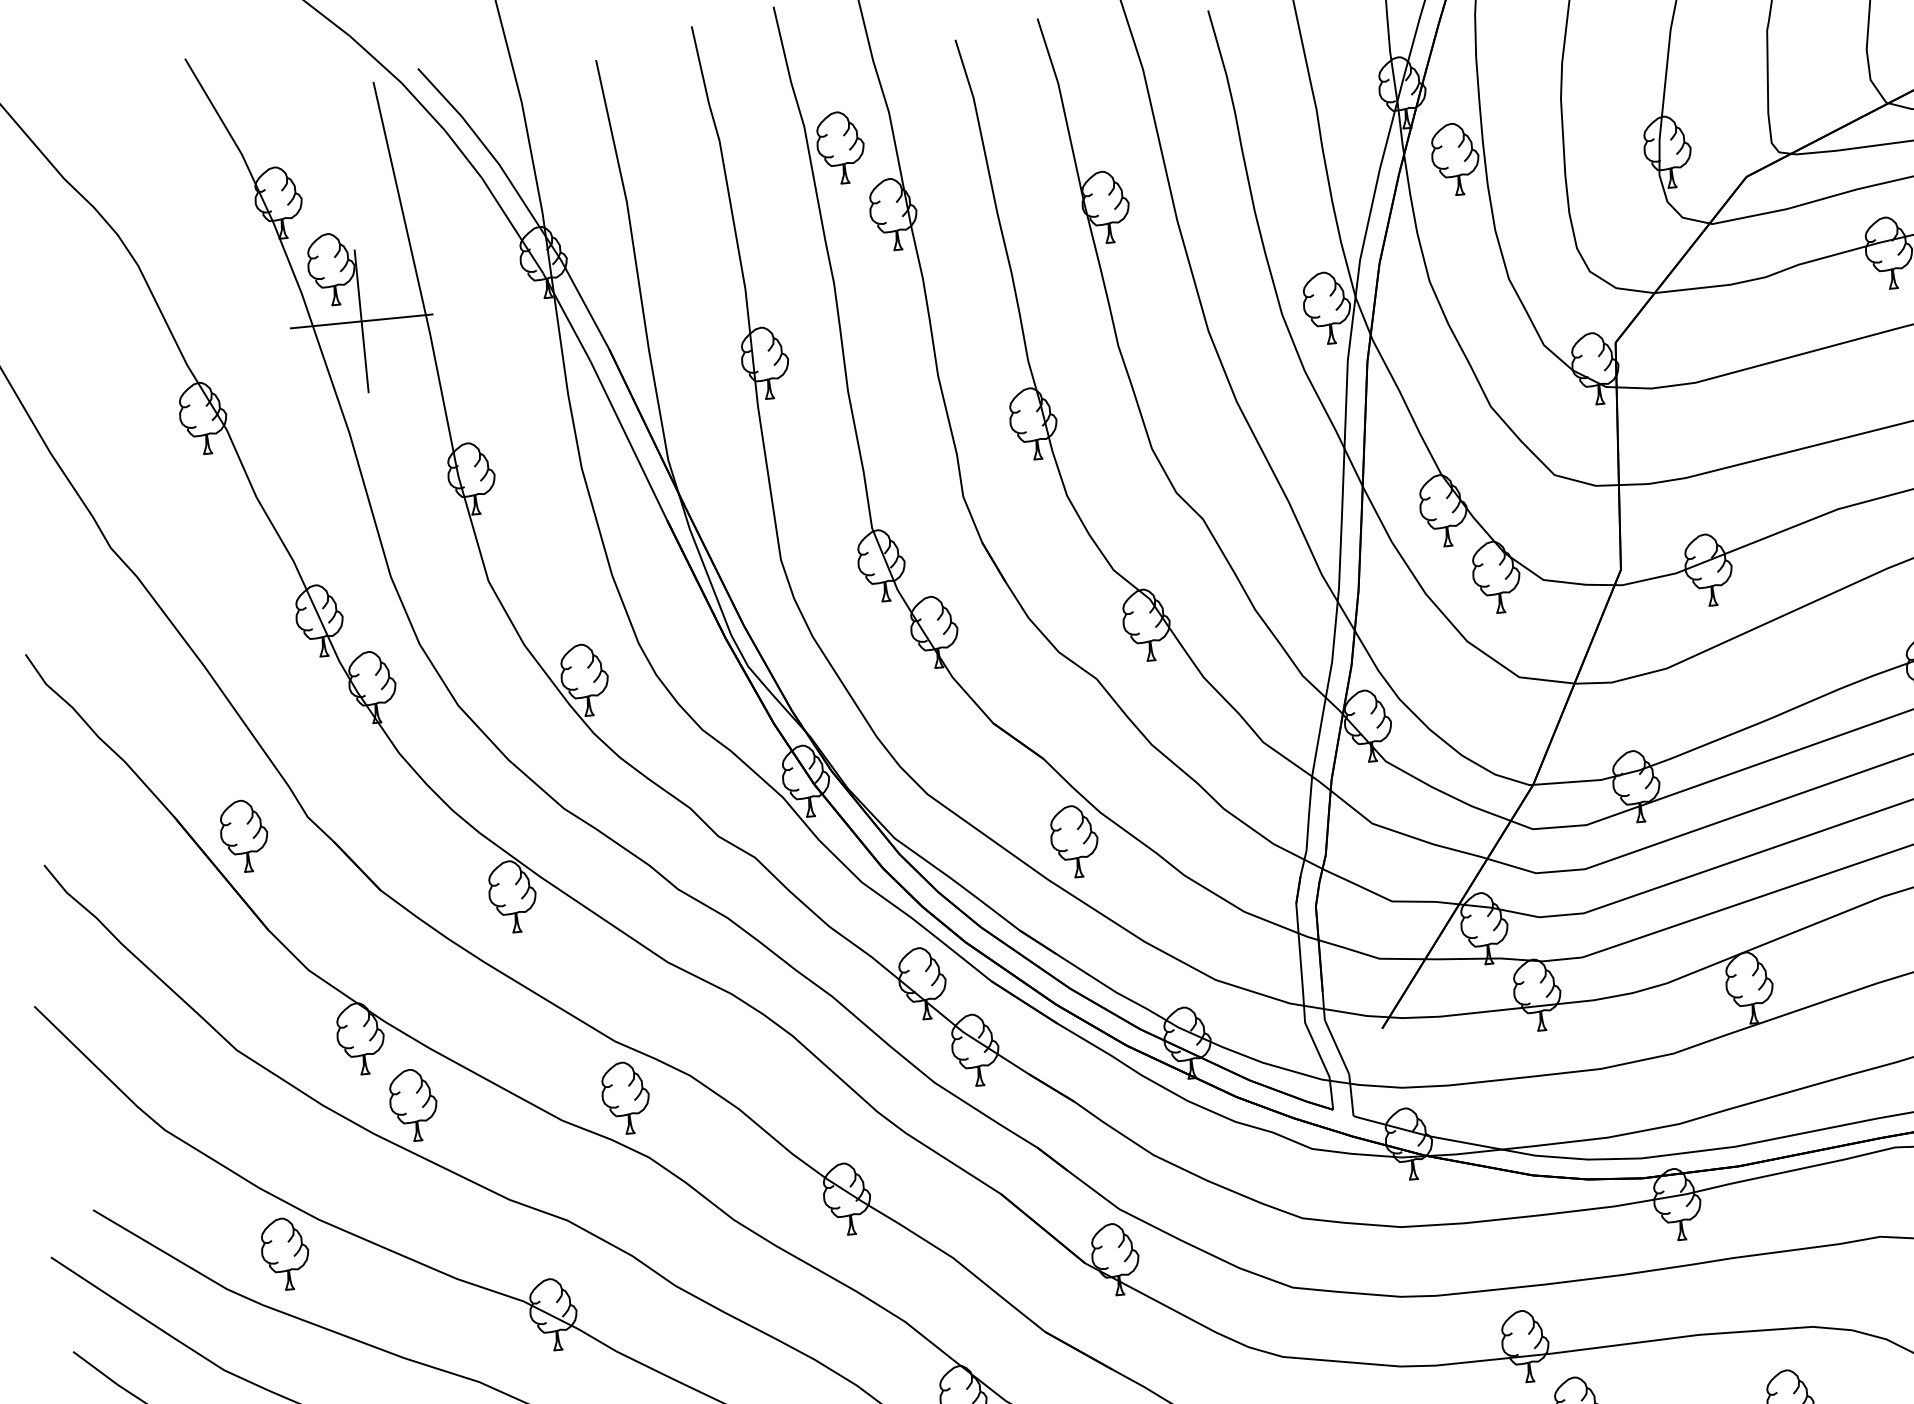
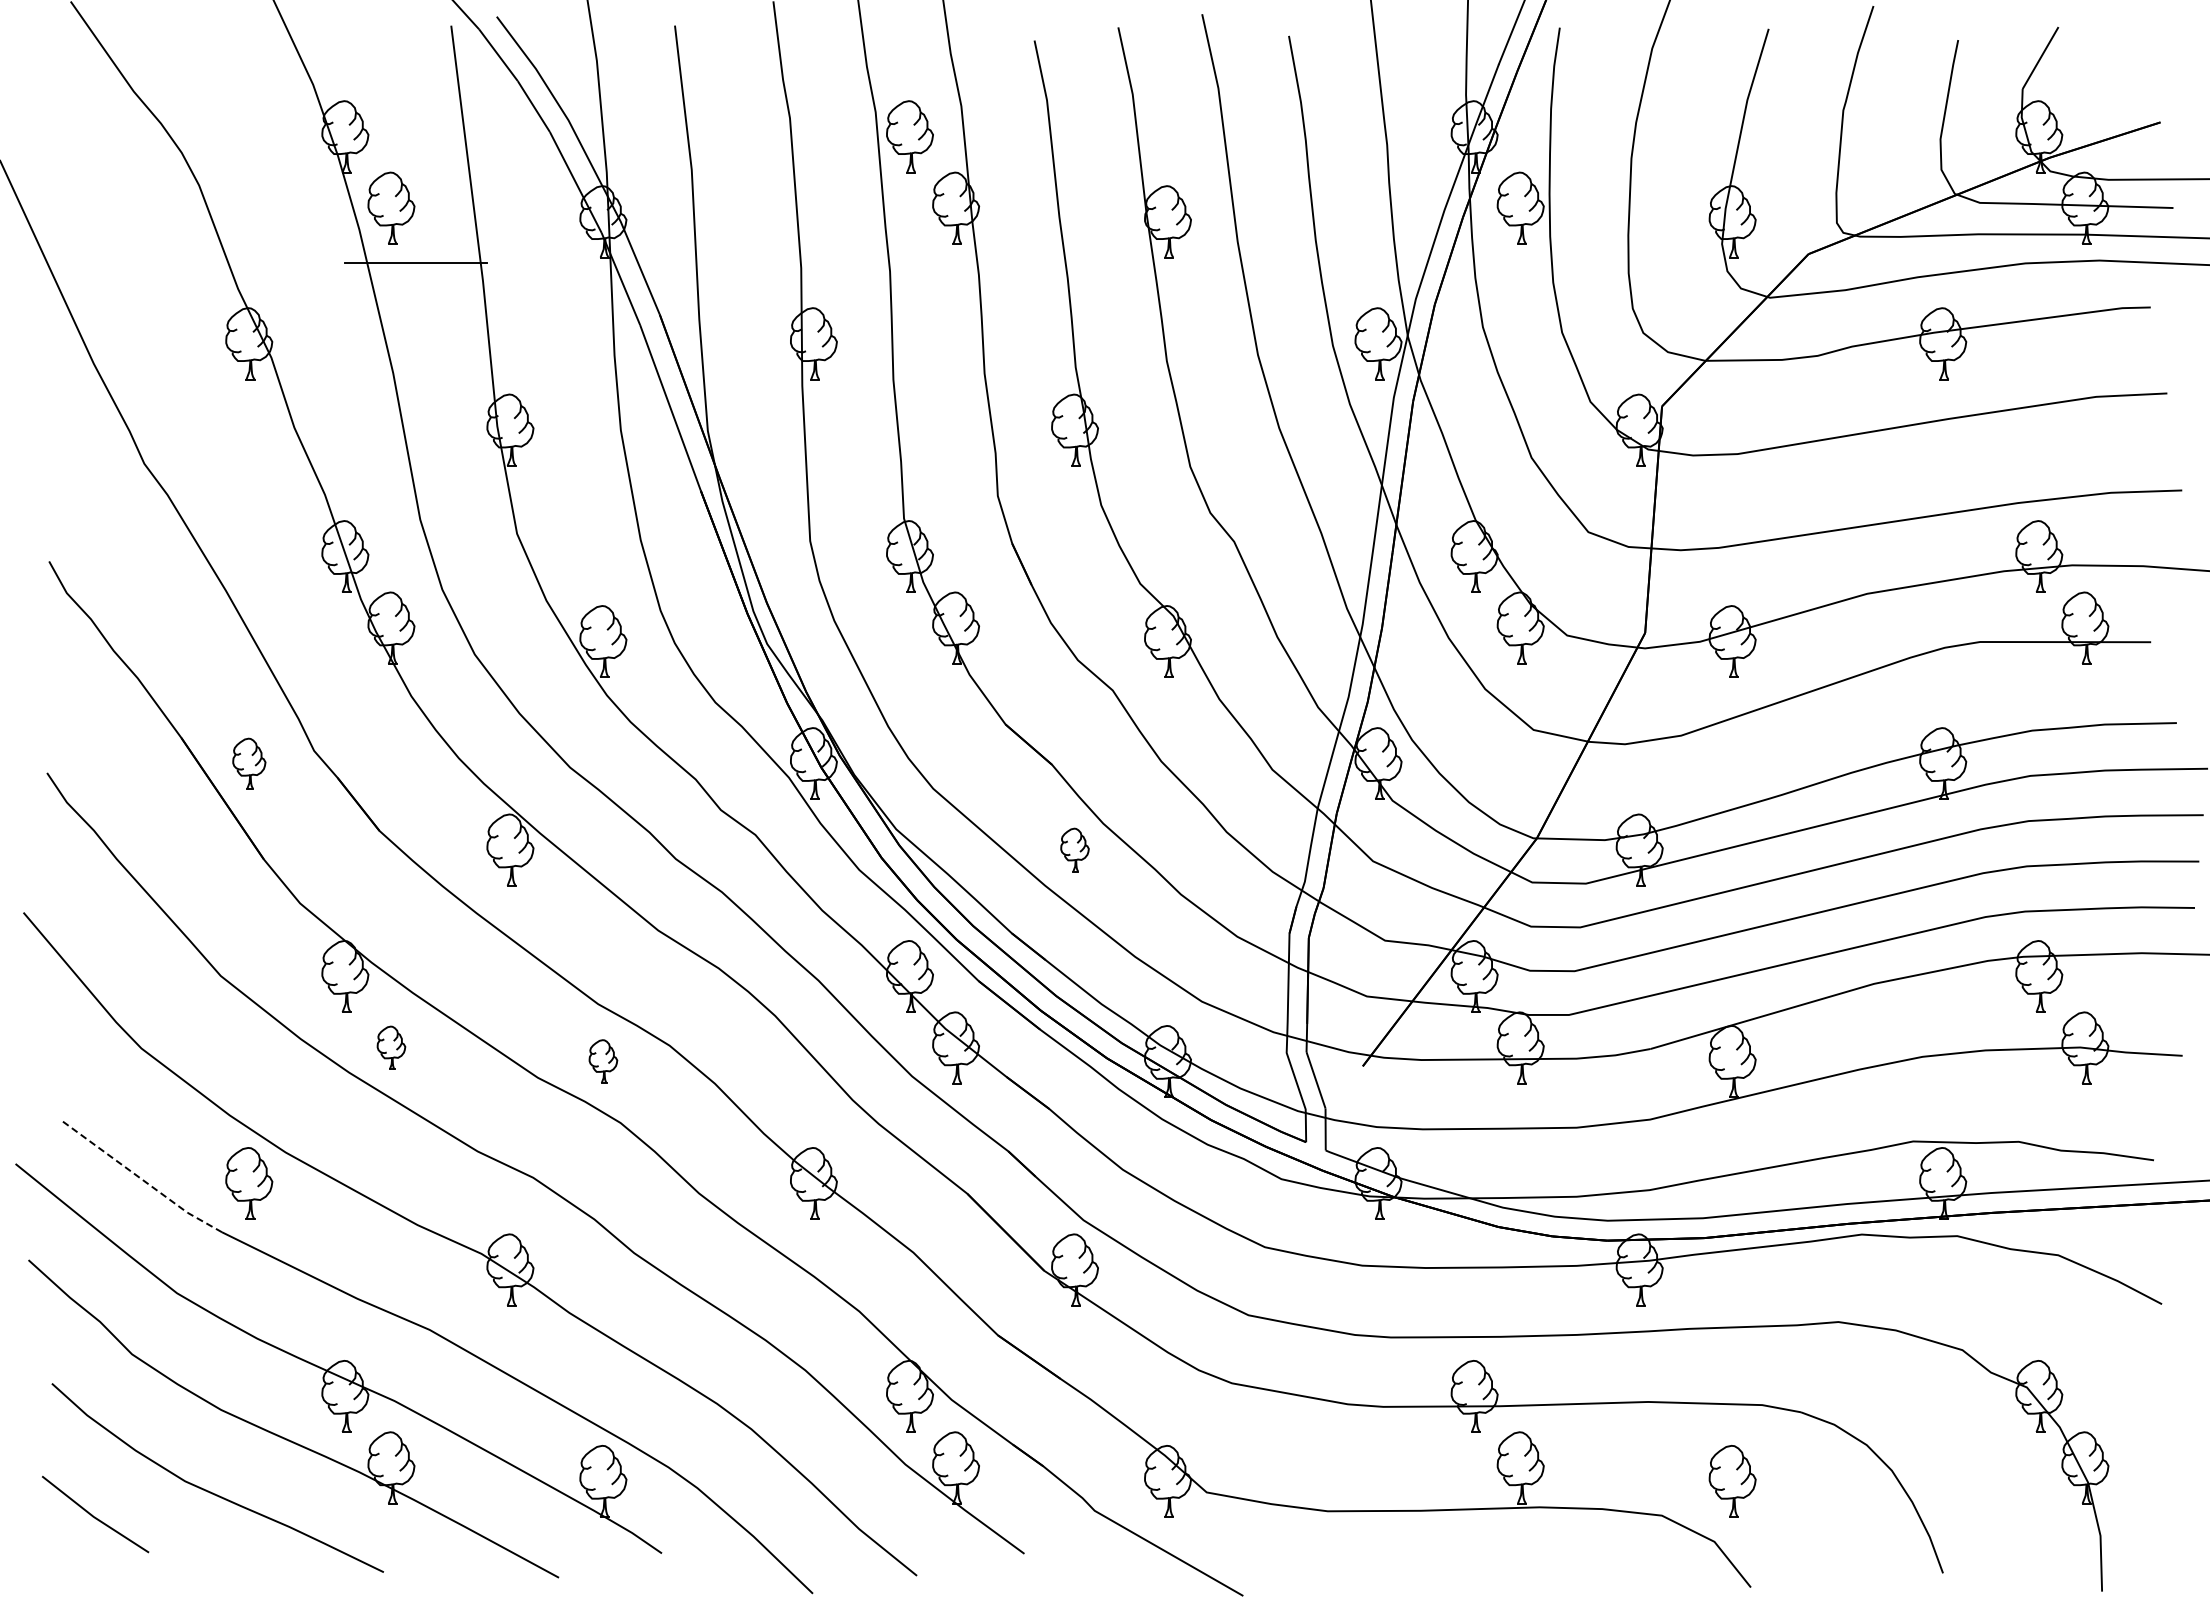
line: (361, 321) -> (416, 262), removed
part: (244, 835) -> (249, 763), size x0.7
part: (1074, 841) -> (1074, 849), size x0.6
part: (626, 1097) -> (603, 1061), size x0.6
part: (413, 1104) -> (391, 1047), size x0.6
line: (176, 1259) -> (140, 1178), solid -> dashed

